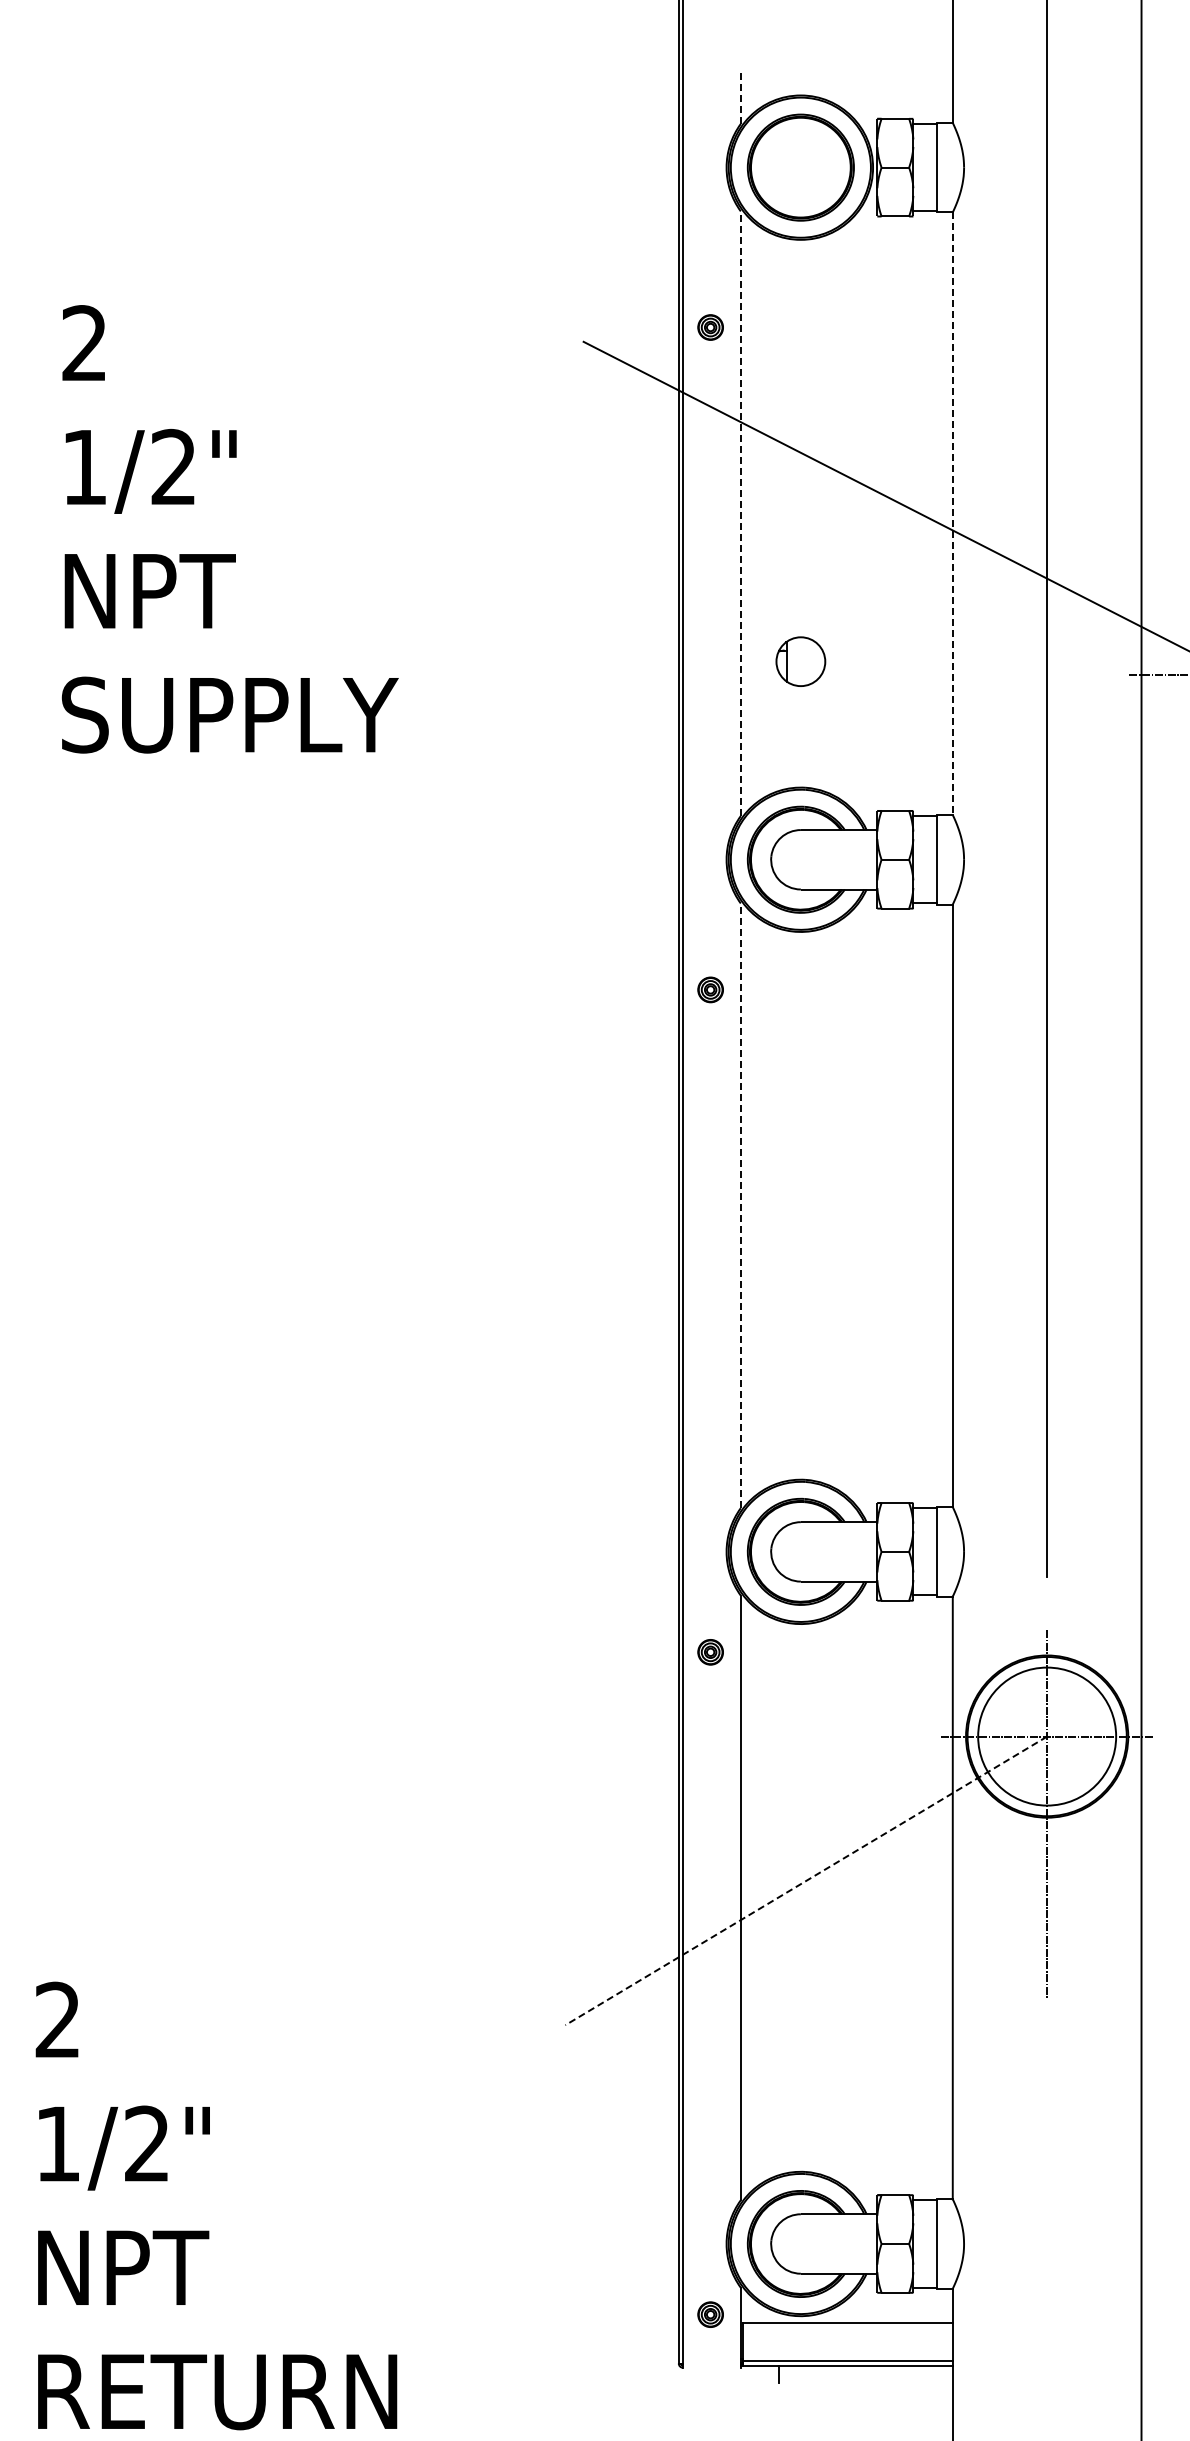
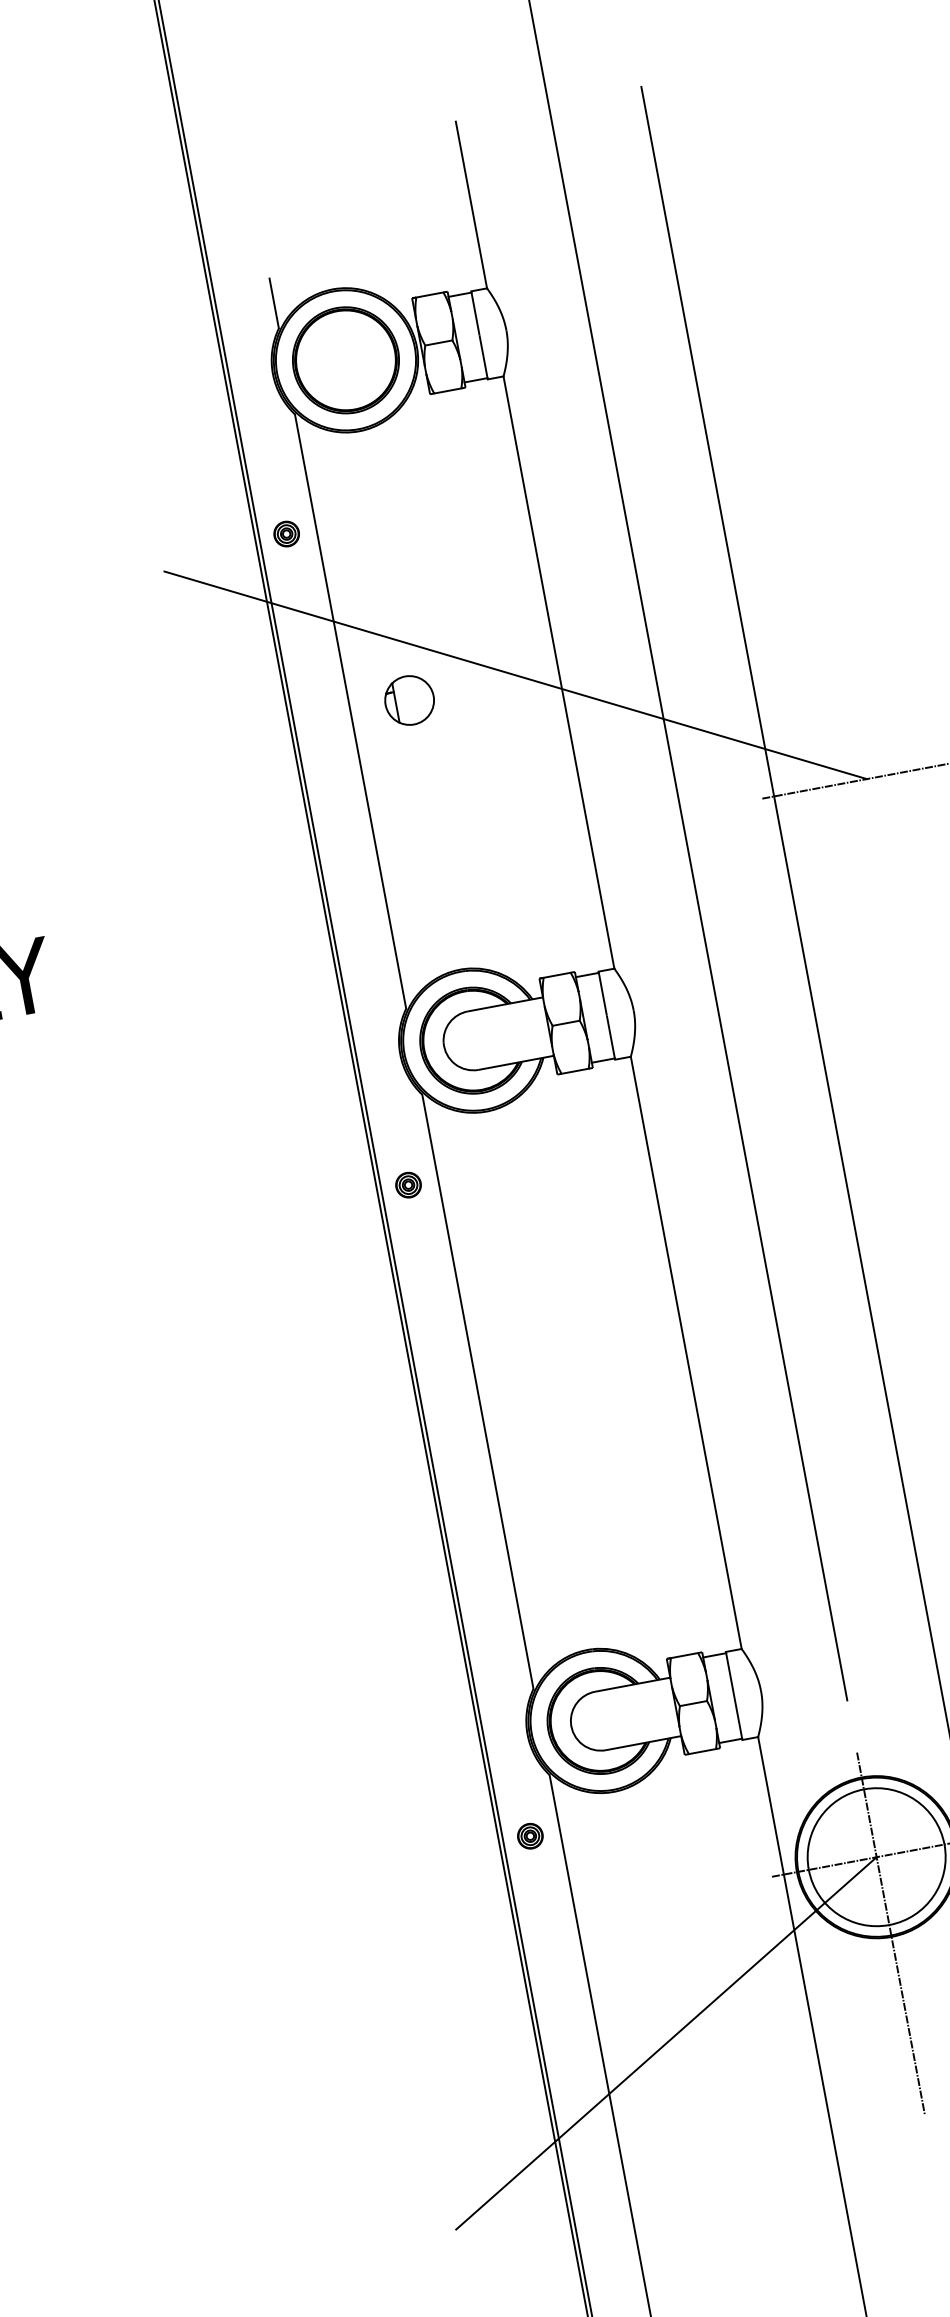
line: (740, 98) -> (273, 303), dashed -> solid
line: (740, 513) -> (350, 711), dashed -> solid
line: (952, 514) -> (558, 673), dashed -> solid
part: (800, 661) -> (409, 700), moved
line: (740, 1205) -> (477, 1391), dashed -> solid
line: (806, 1880) -> (666, 2042), dashed -> solid

